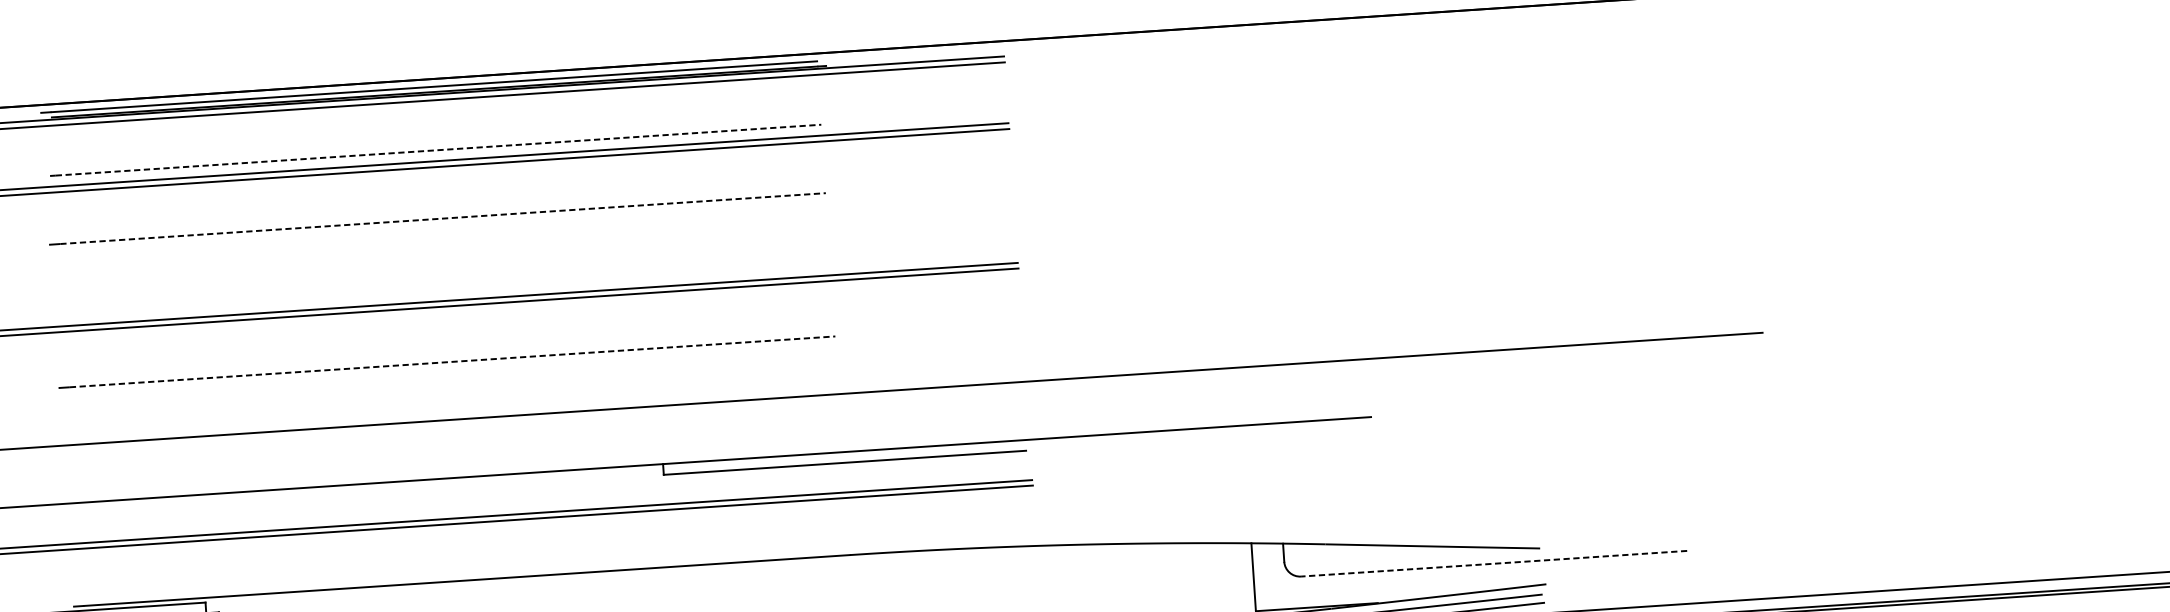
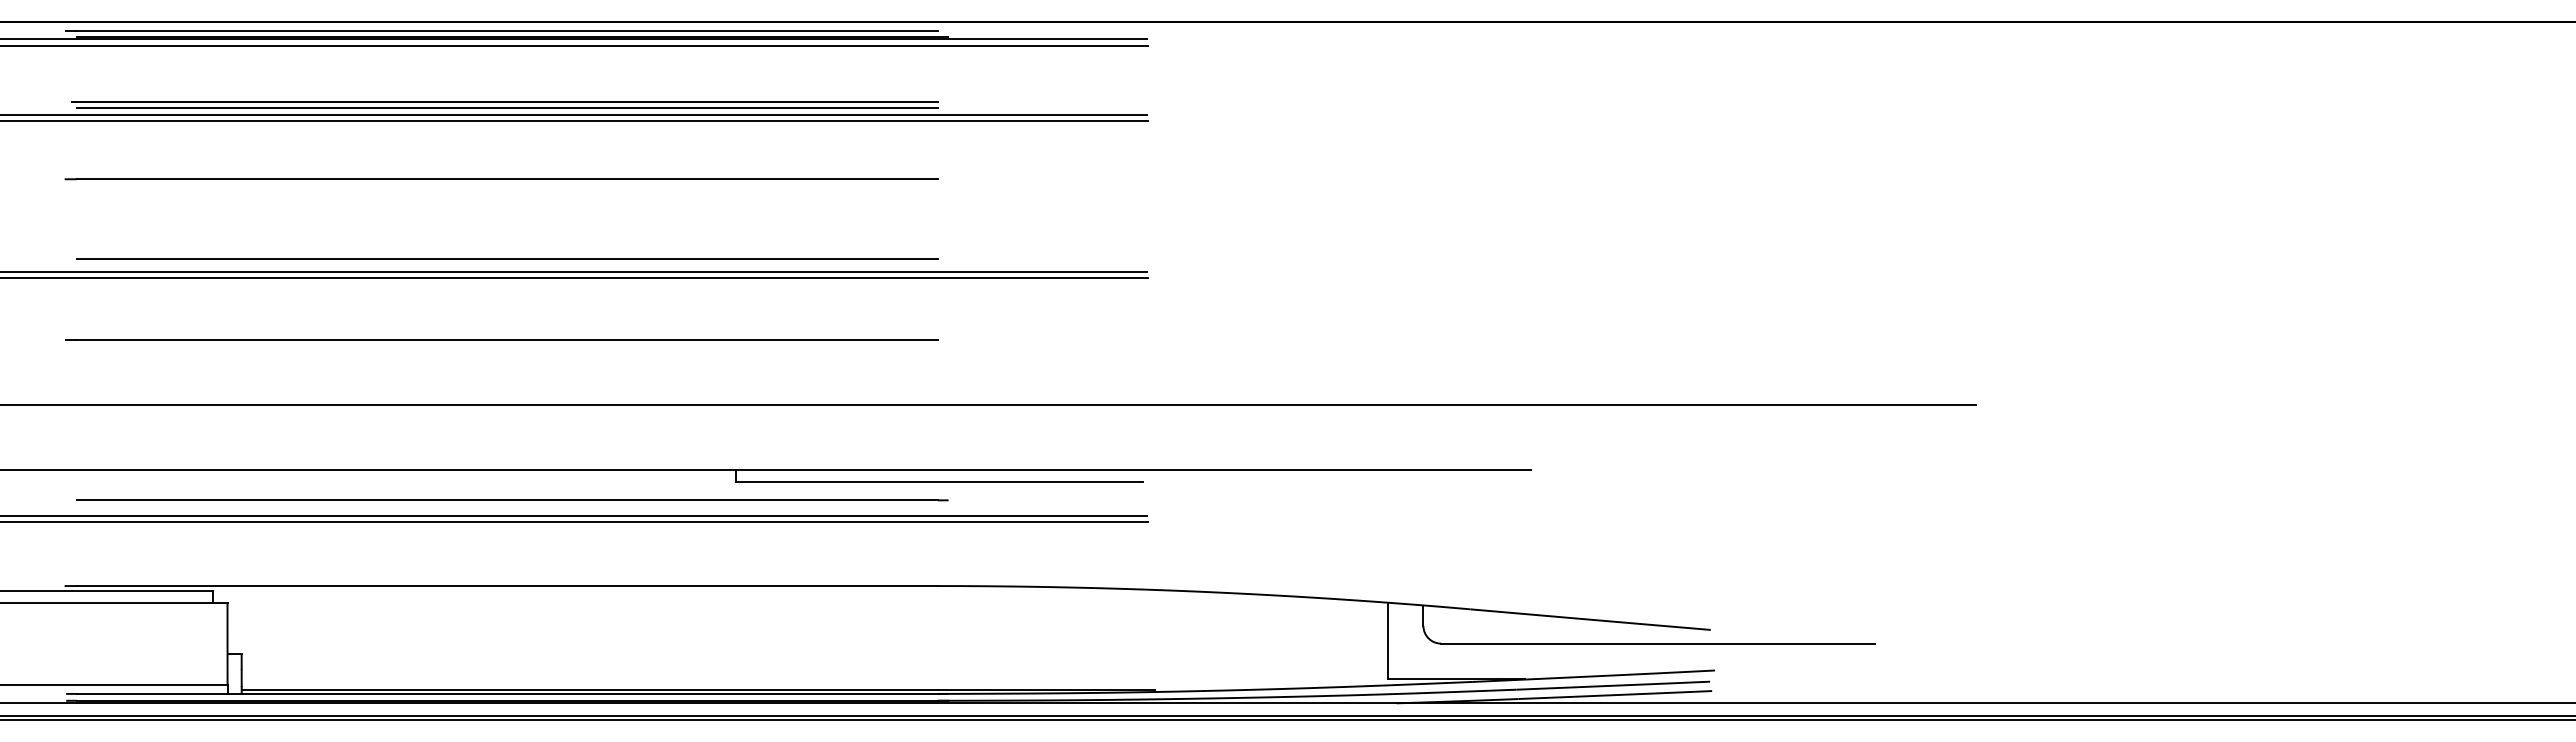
line: (439, 150) -> (508, 102), dashed -> solid
line: (438, 154) -> (507, 107), added
line: (443, 218) -> (508, 179), dashed -> solid
line: (447, 289) -> (507, 258), added
line: (453, 362) -> (508, 340), dashed -> solid
line: (466, 504) -> (512, 500), added
line: (1494, 563) -> (1658, 643), dashed -> solid

